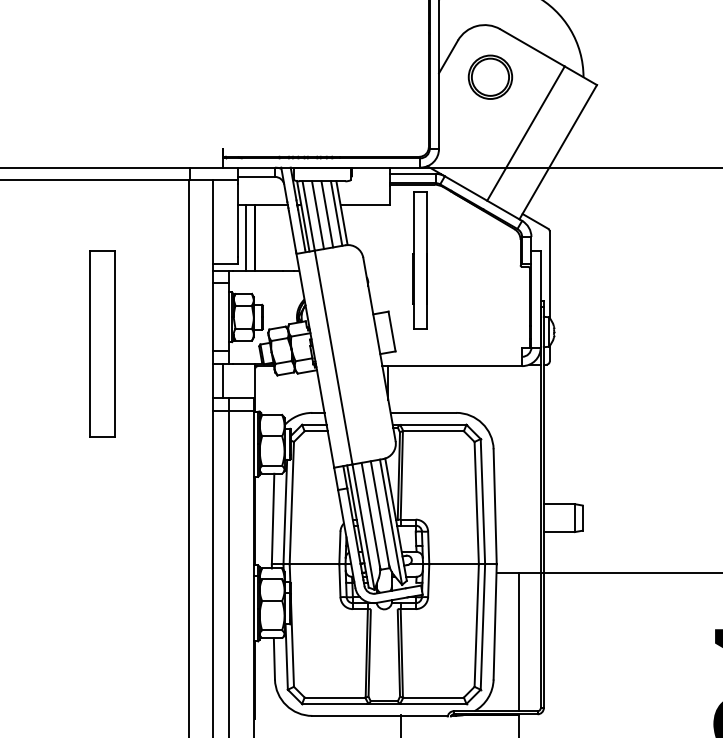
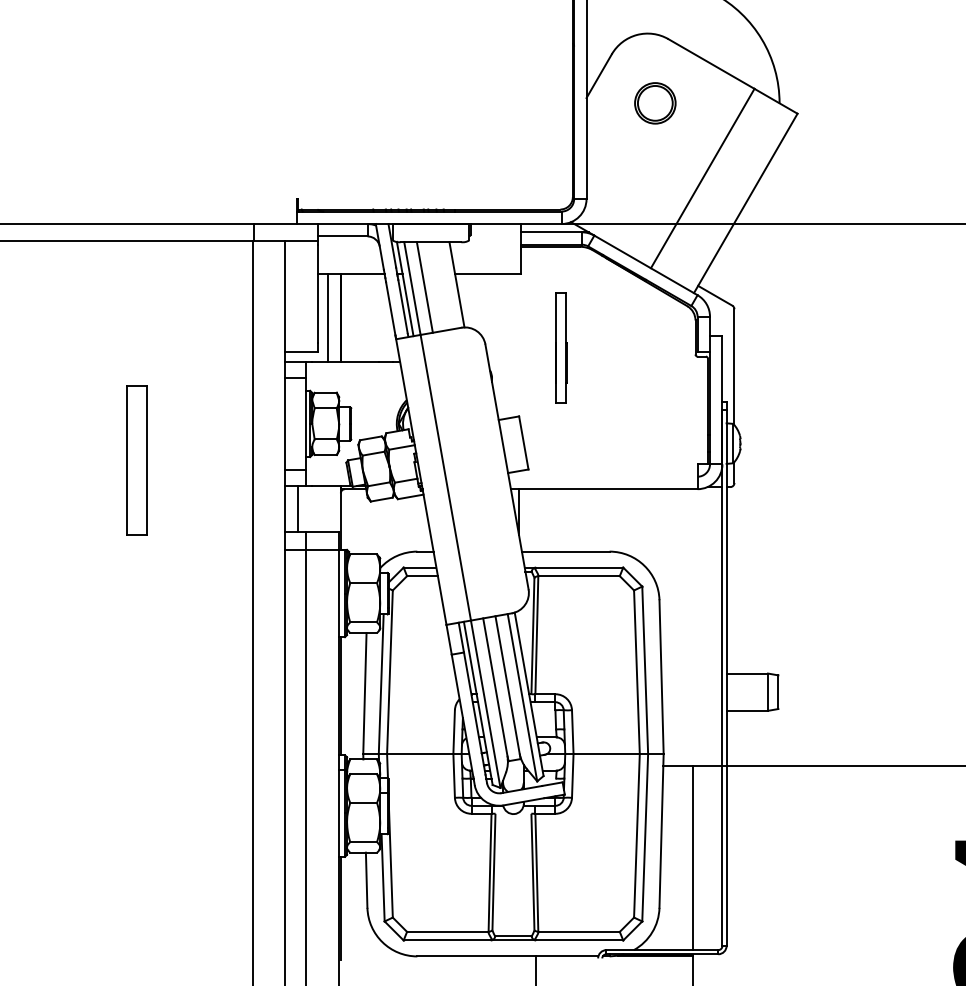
part: (490, 77) -> (655, 103), size x0.7
line: (336, 213) -> (449, 285), removed
line: (327, 214) -> (437, 286), removed
part: (419, 260) -> (560, 347), size x0.6
part: (102, 343) -> (136, 459), size x0.6

